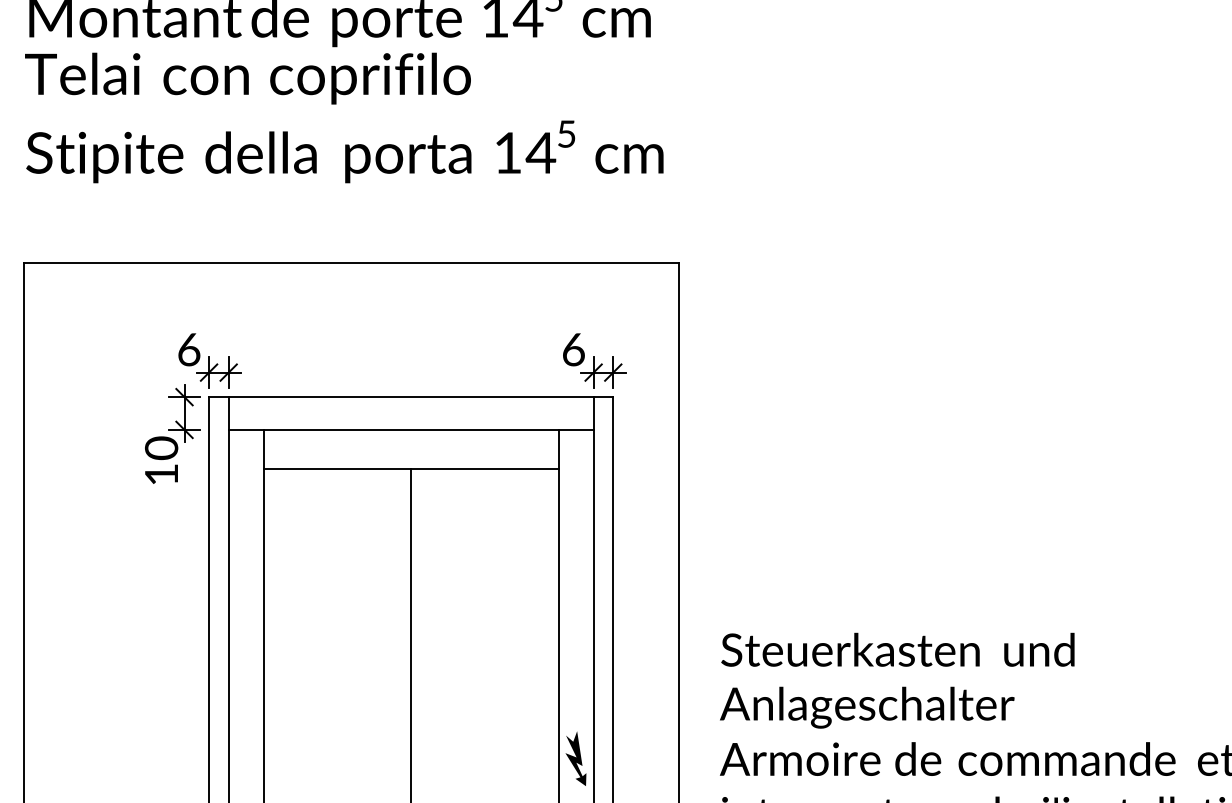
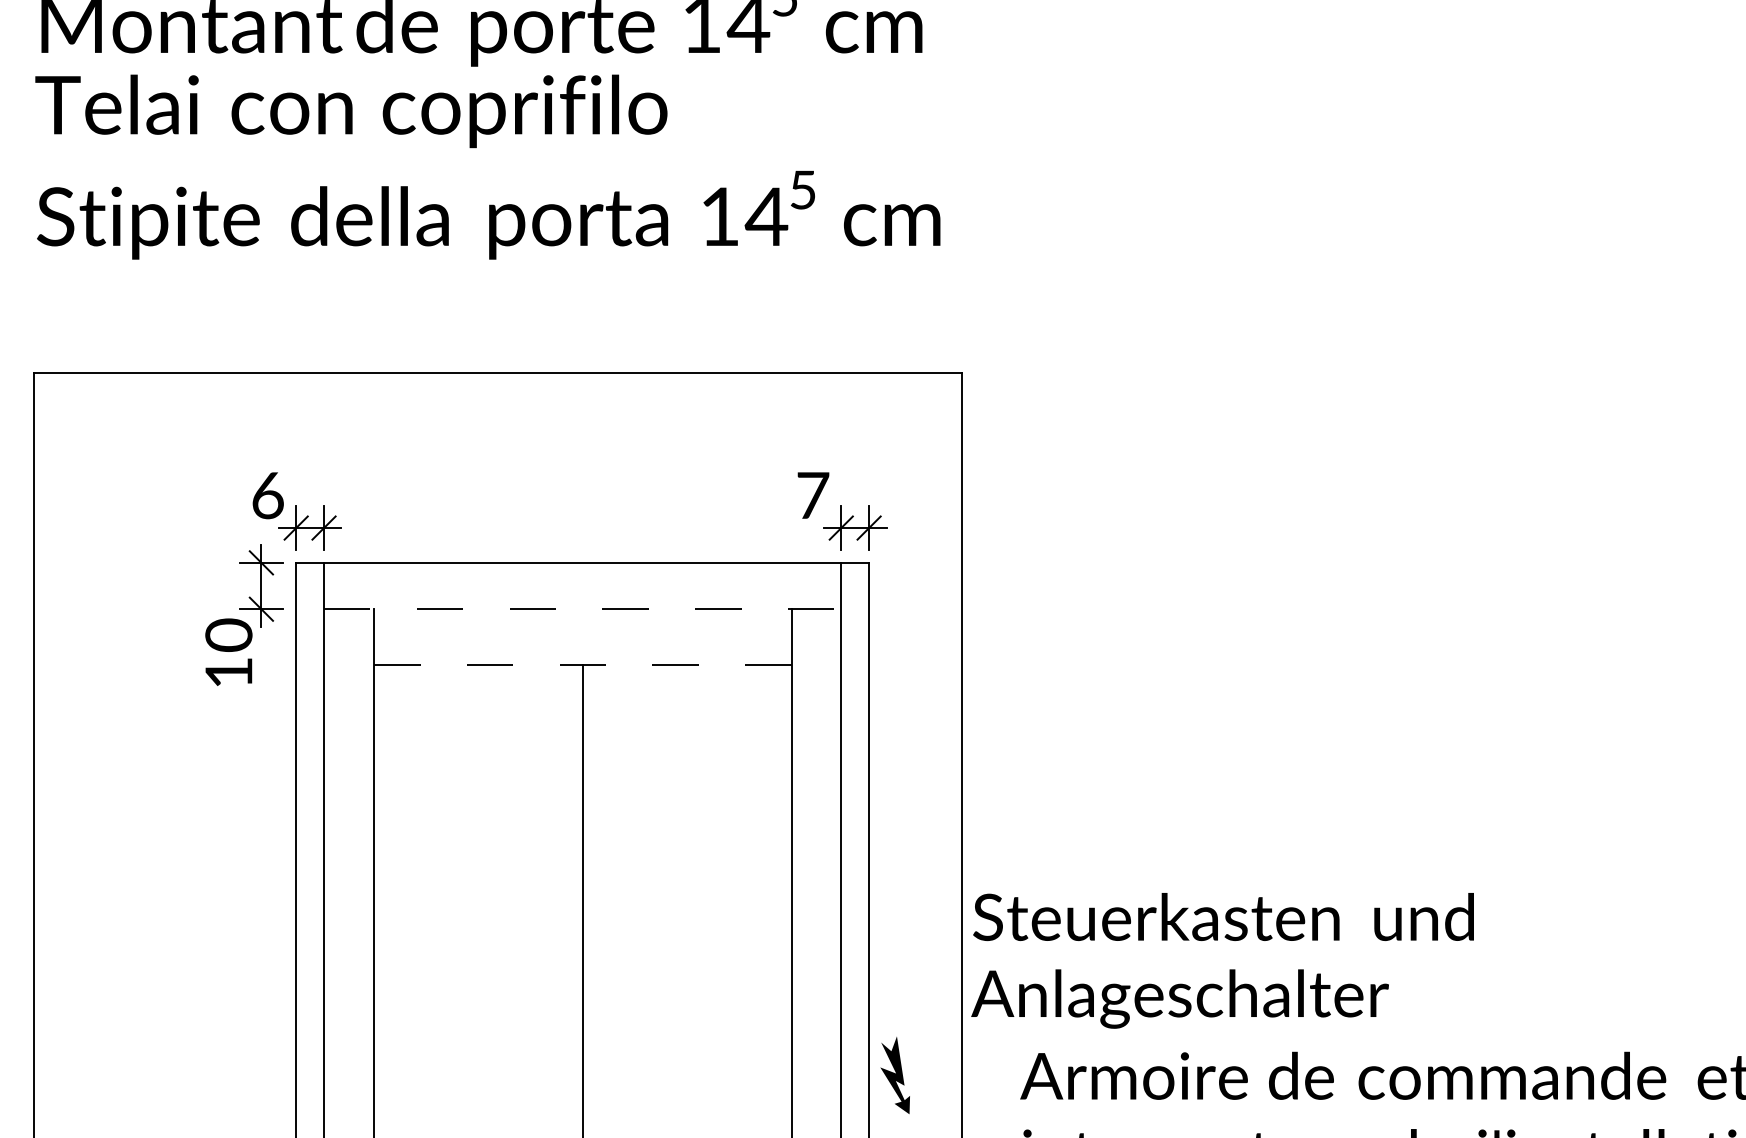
text: (574, 349) -> (813, 495), 6 -> 7
line: (411, 430) -> (582, 609), solid -> dashed
line: (411, 468) -> (582, 664), solid -> dashed
text: (897, 680) -> (1222, 960), moved
part: (575, 758) -> (894, 1075), moved

